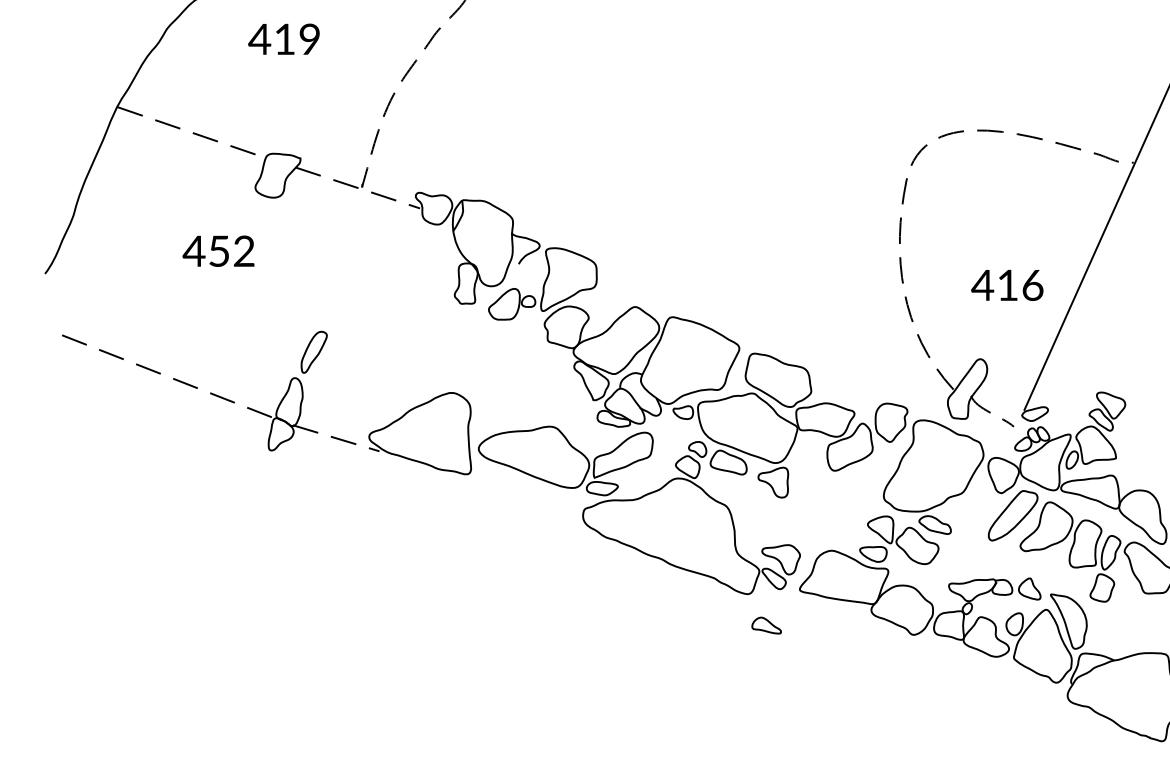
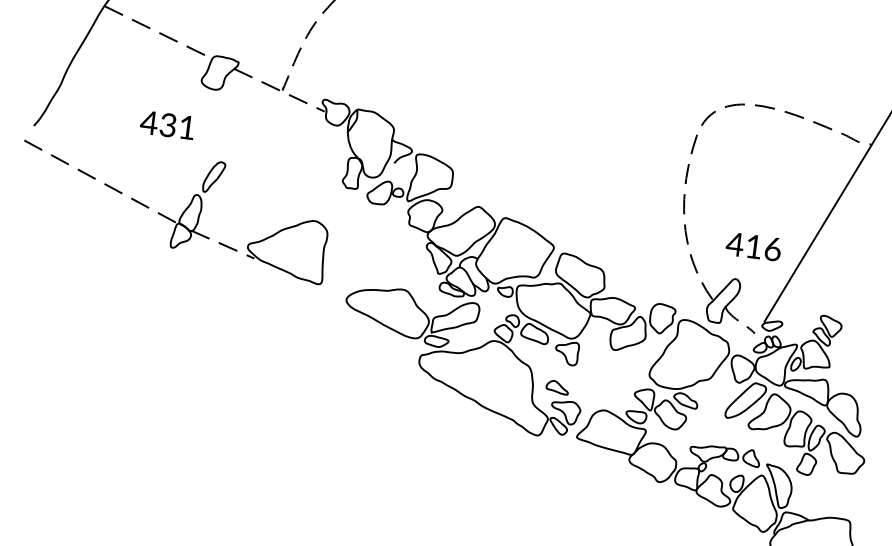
text: (231, 250) -> (177, 125), 452 -> 431
text: (1007, 284) -> (753, 246), moved
part: (277, 406) -> (181, 214), moved
part: (766, 625) -> (557, 387), moved

